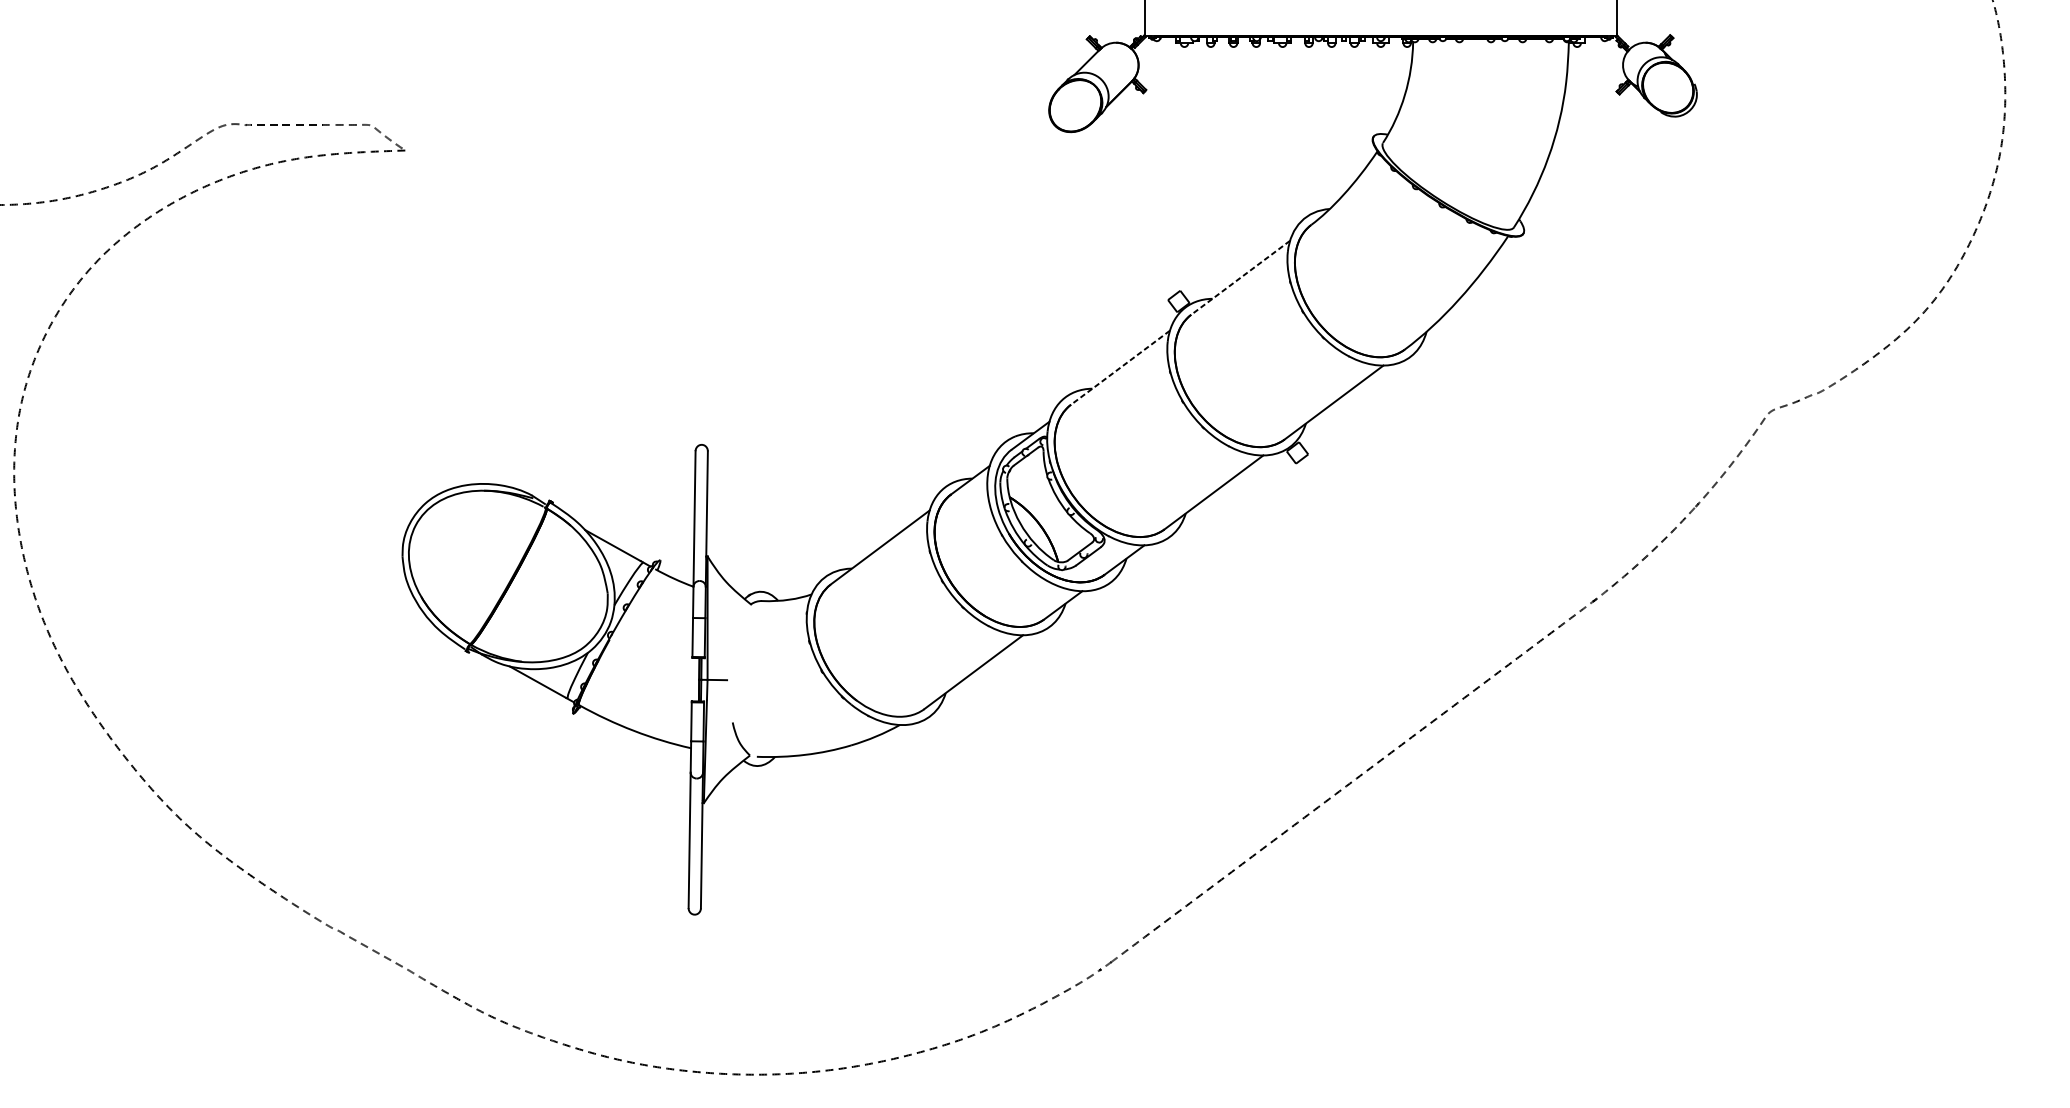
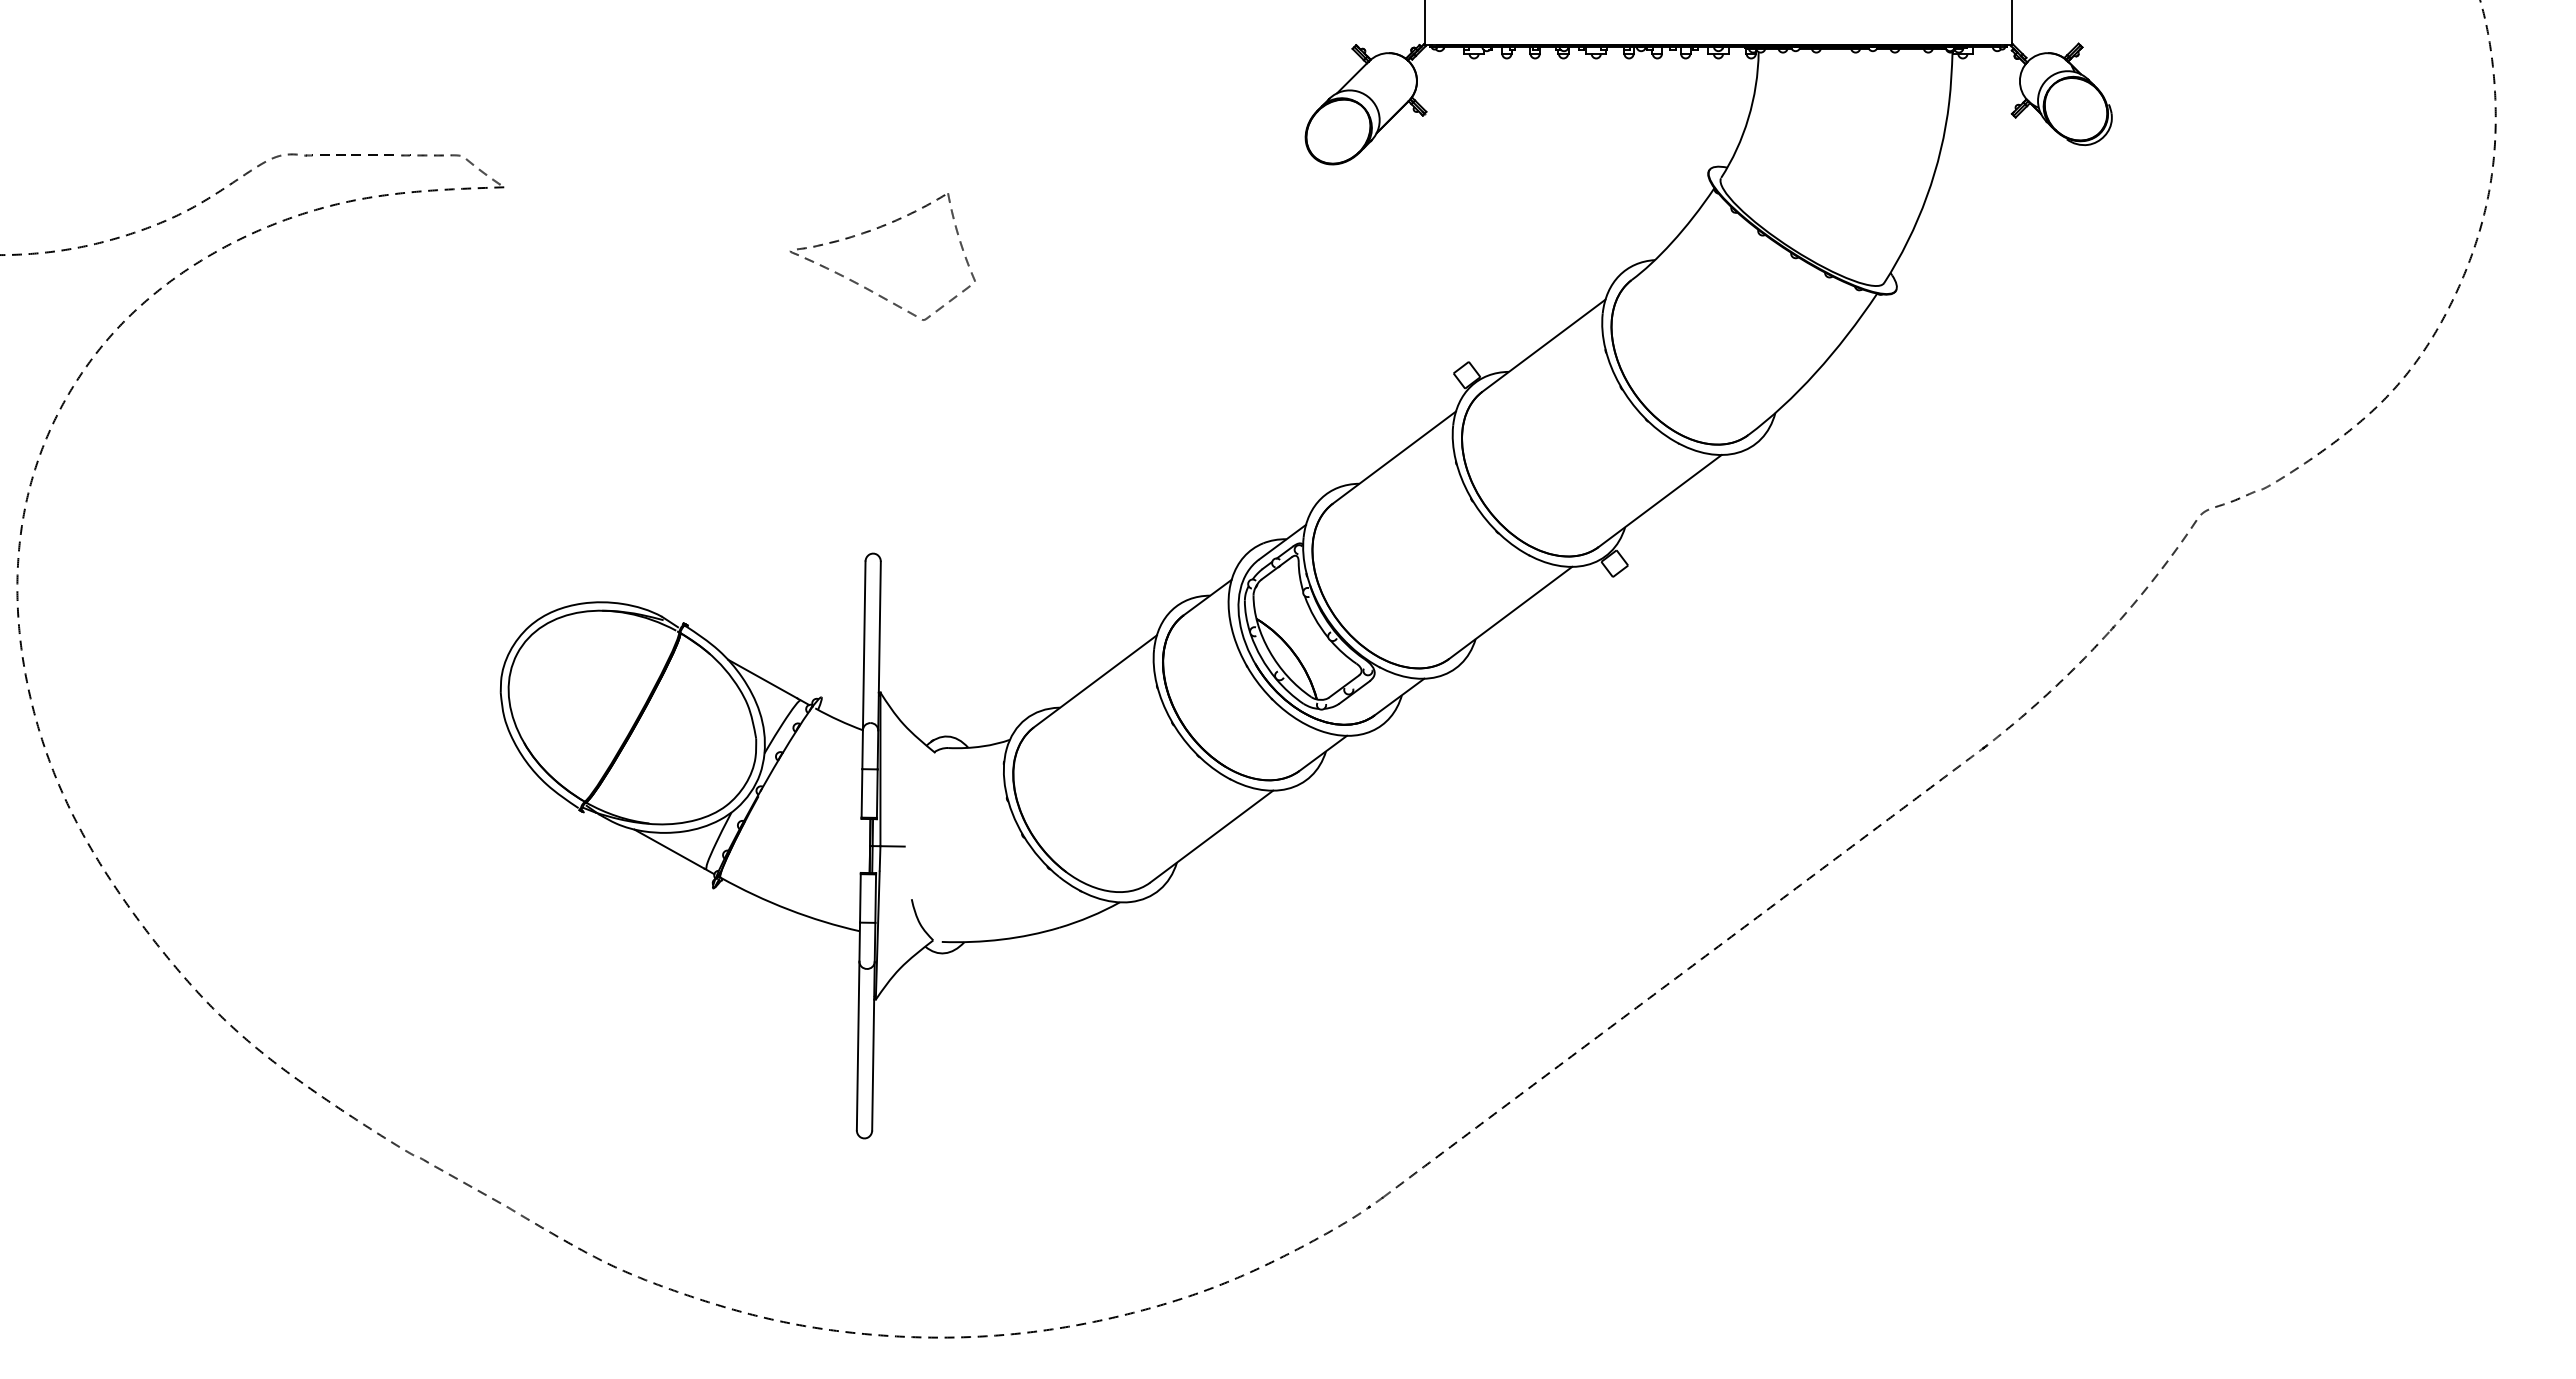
part: (699, 186) -> (870, 231), added
line: (1240, 277) -> (1543, 345), dashed -> solid
line: (1120, 367) -> (1394, 457), dashed -> solid

